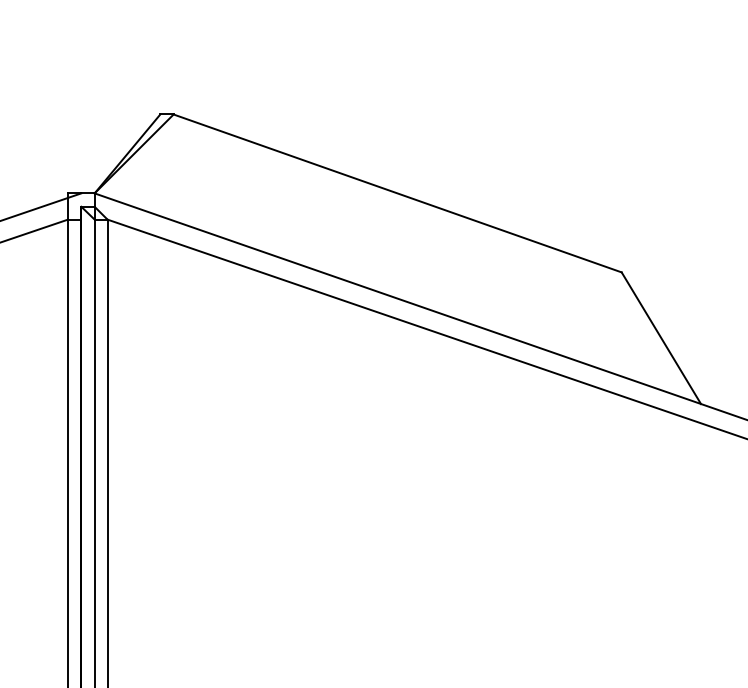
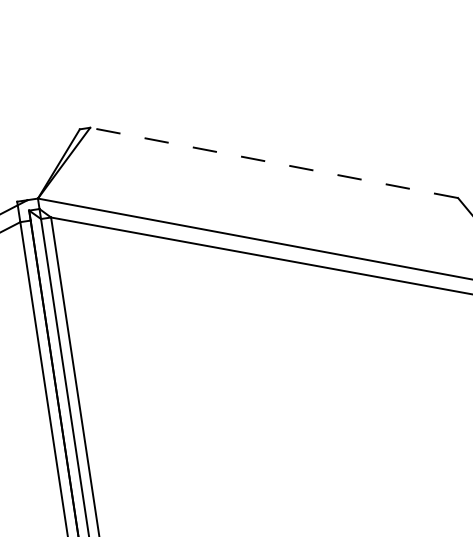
line: (397, 193) -> (274, 162), solid -> dashed

